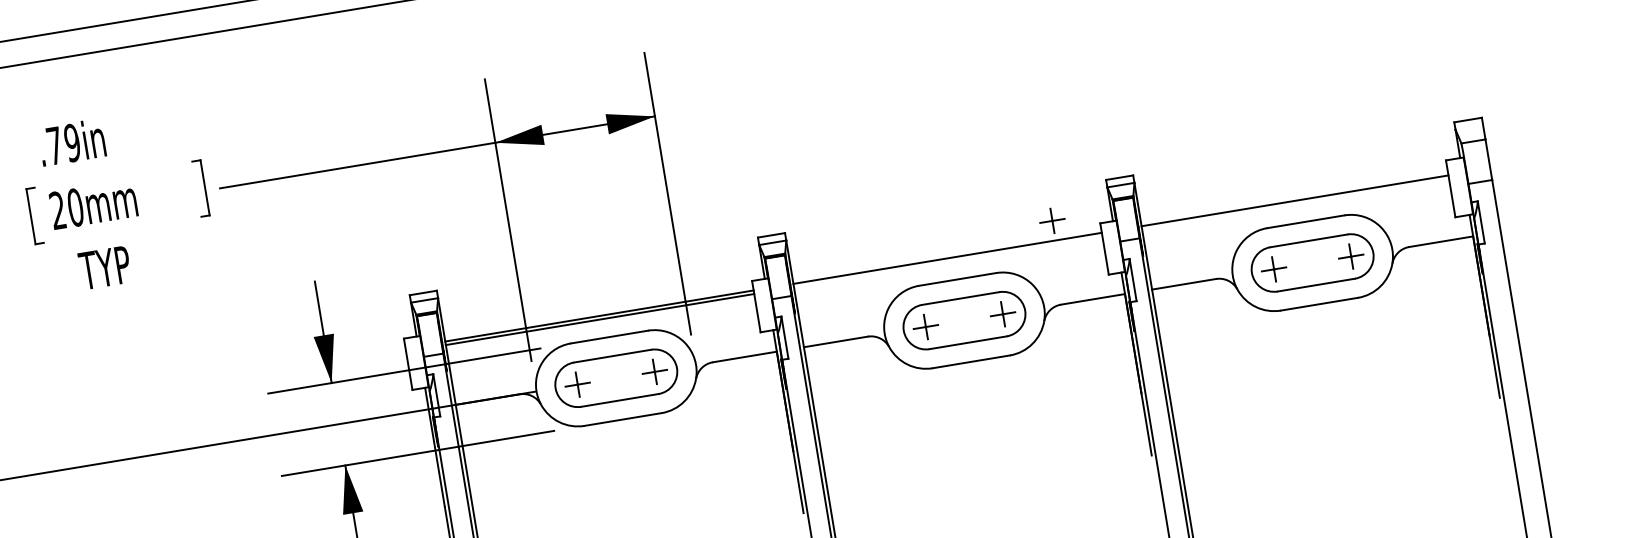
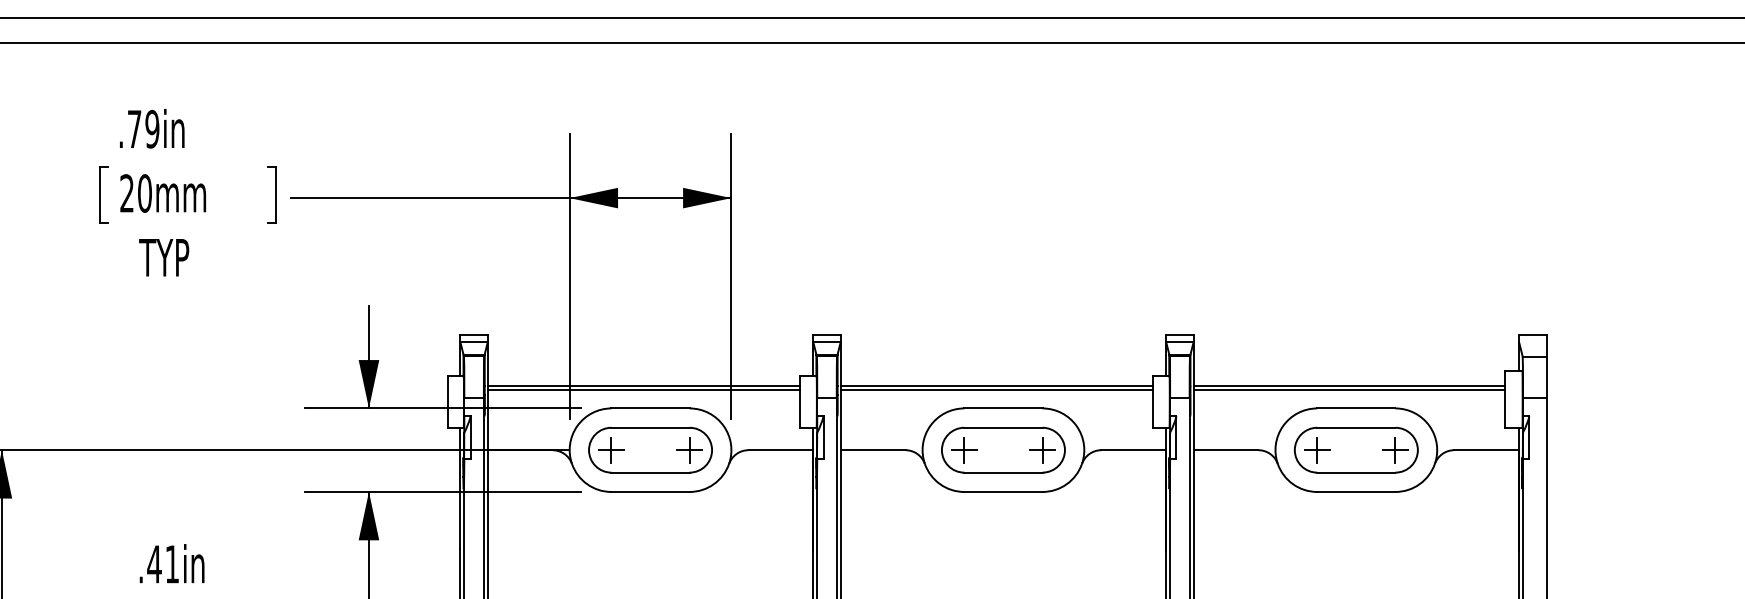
line: (1294, 204) -> (1348, 389), added
part: (1052, 221) -> (1106, 366), removed
line: (947, 261) -> (996, 389), added

